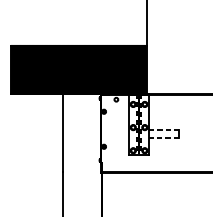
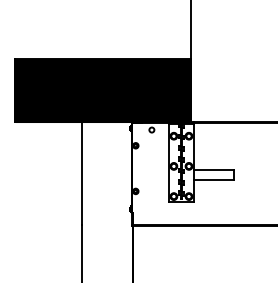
line: (163, 130) -> (213, 170), dashed -> solid
line: (163, 138) -> (213, 180), dashed -> solid

